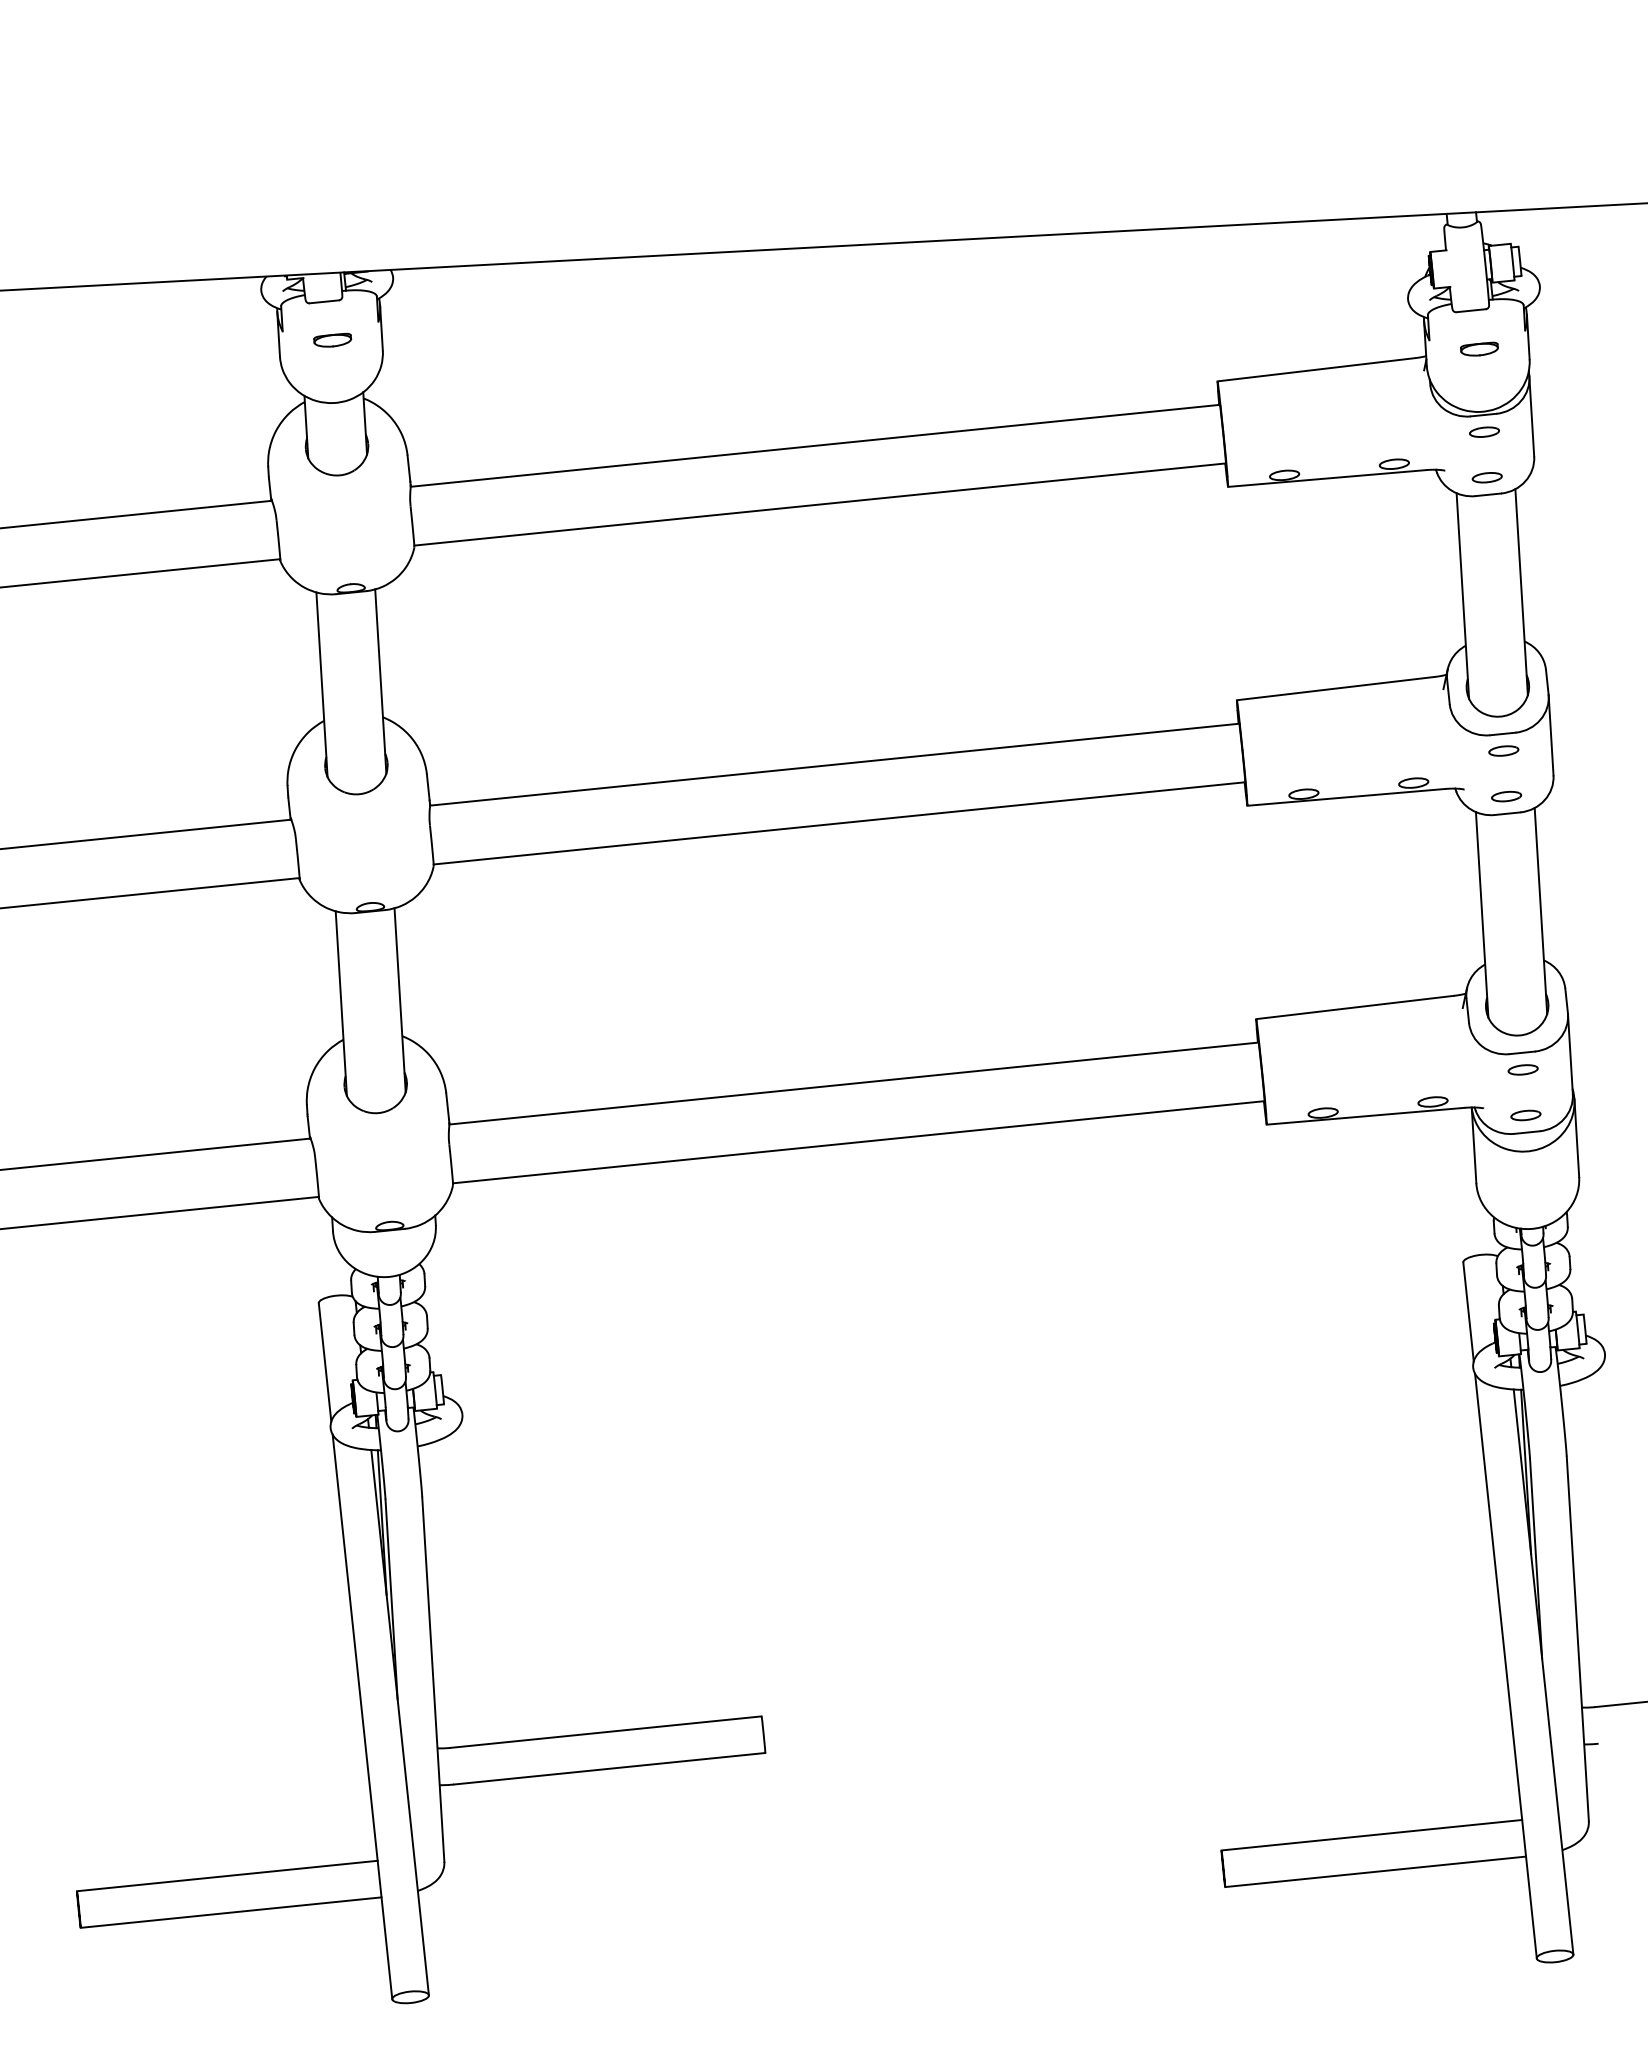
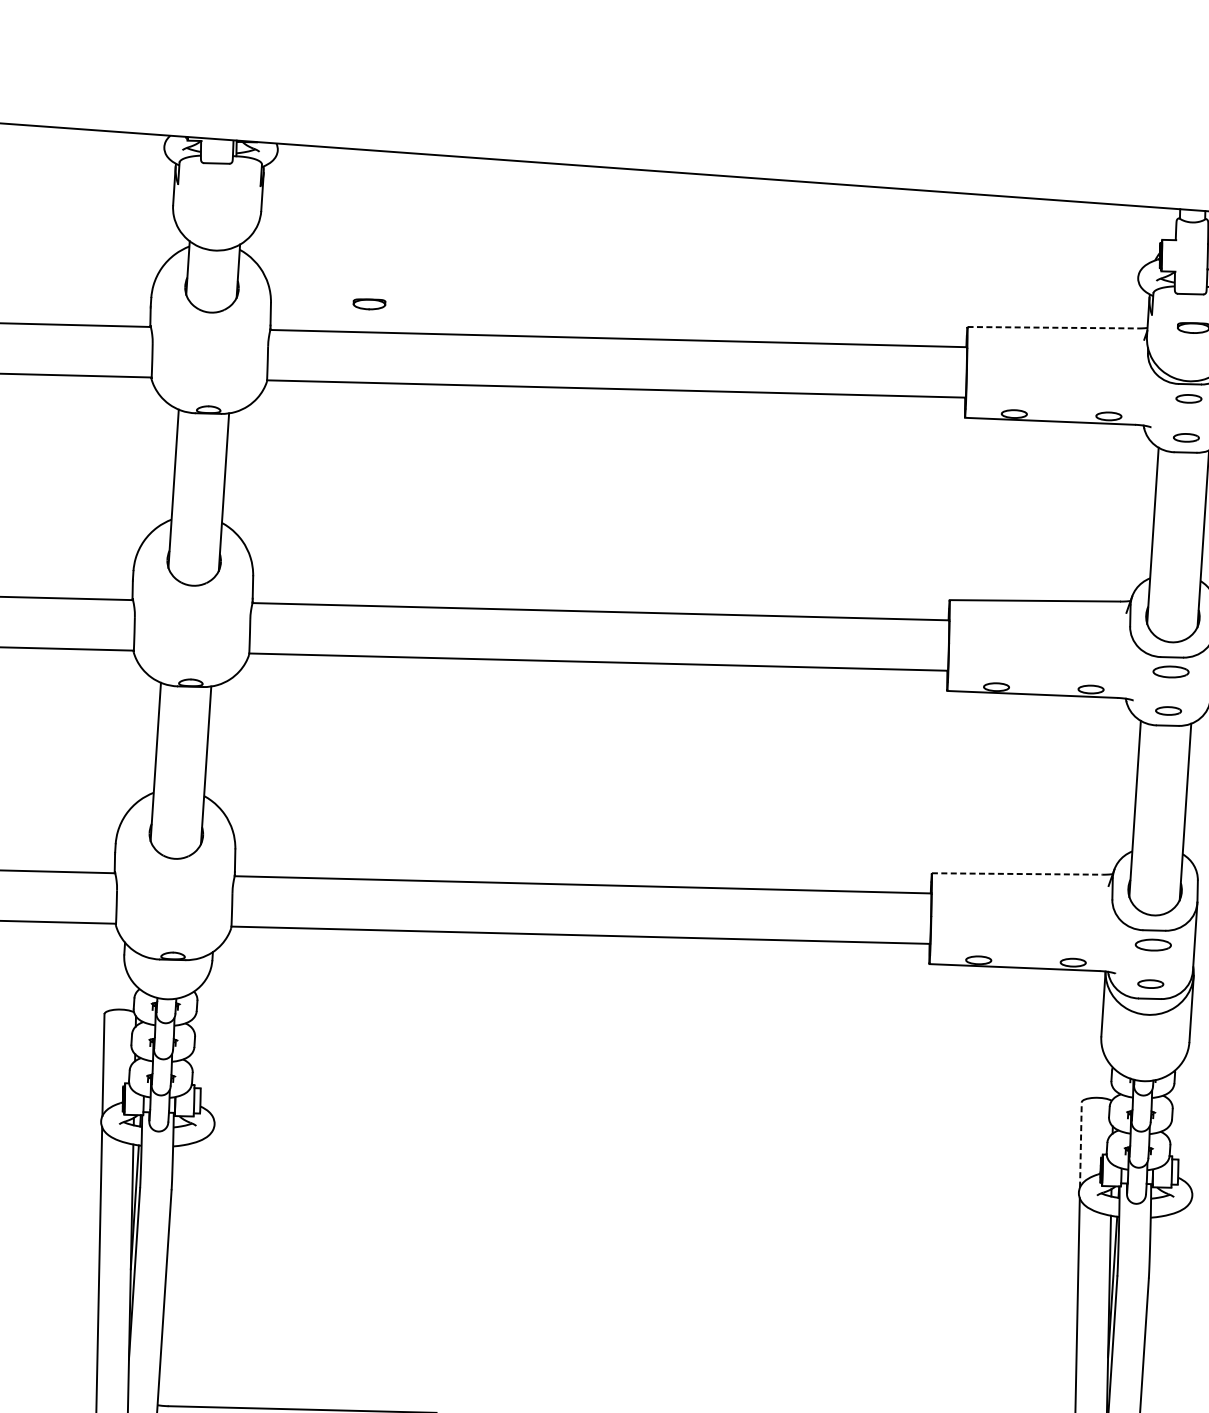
part: (332, 339) -> (369, 303), moved
line: (1316, 369) -> (1052, 327), solid -> dashed
part: (1503, 750) -> (1170, 671), size x1.4
line: (1355, 1007) -> (1017, 874), solid -> dashed
part: (1522, 1069) -> (1152, 944), size x1.4
line: (1468, 1311) -> (1080, 1144), solid -> dashed

